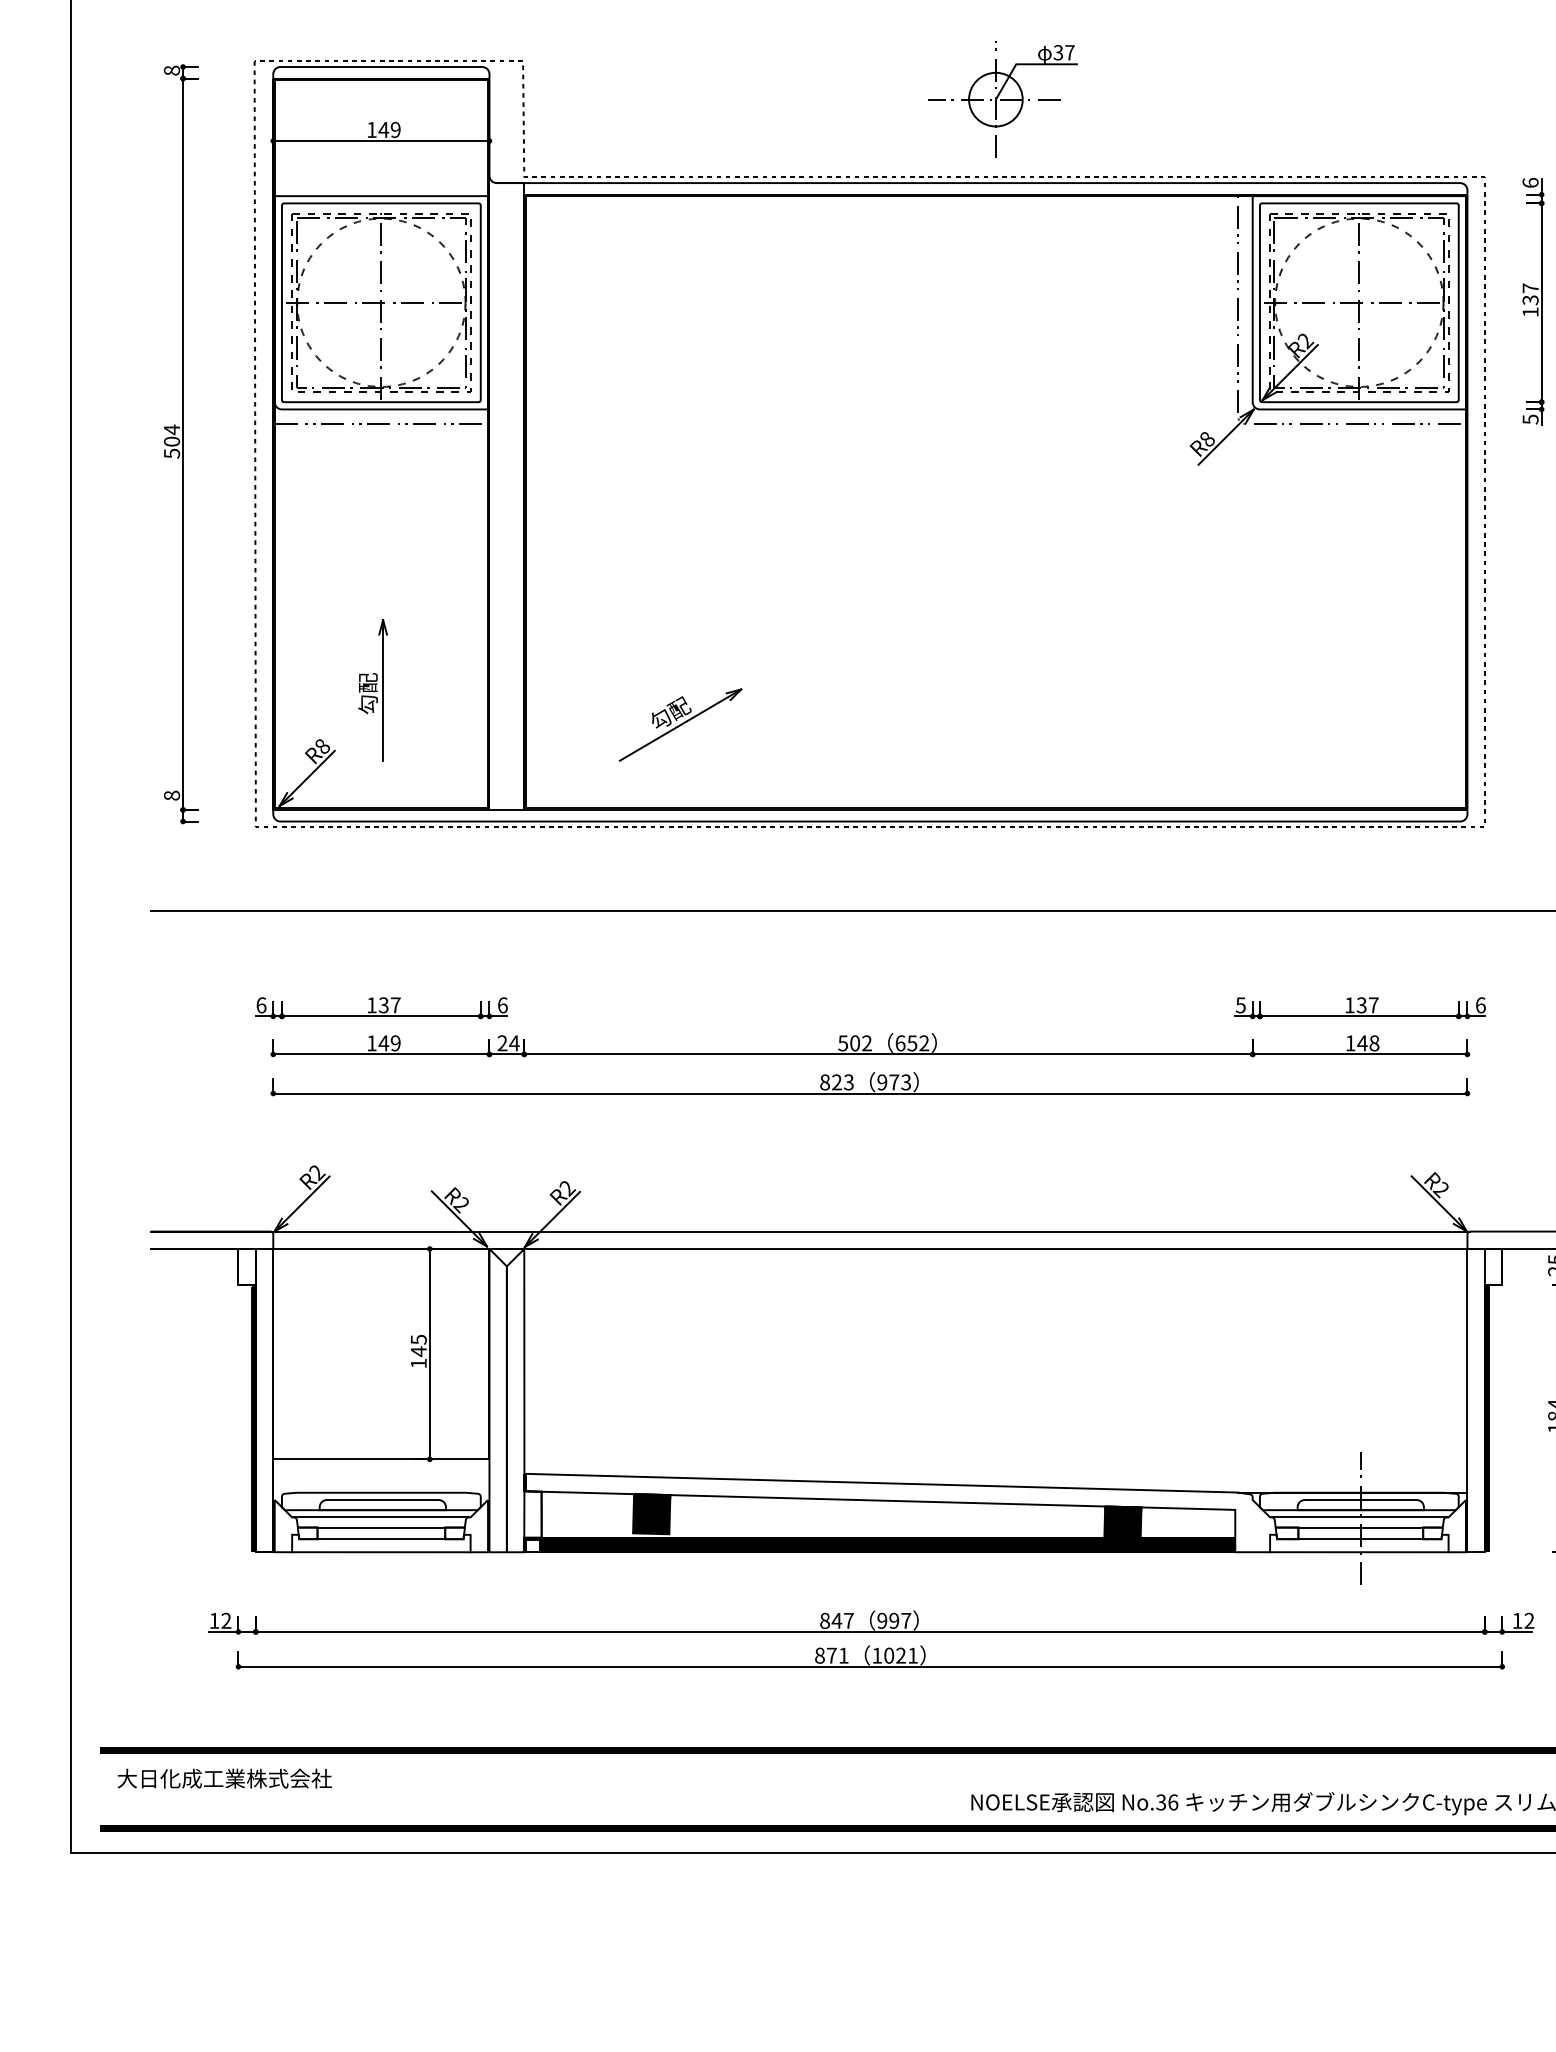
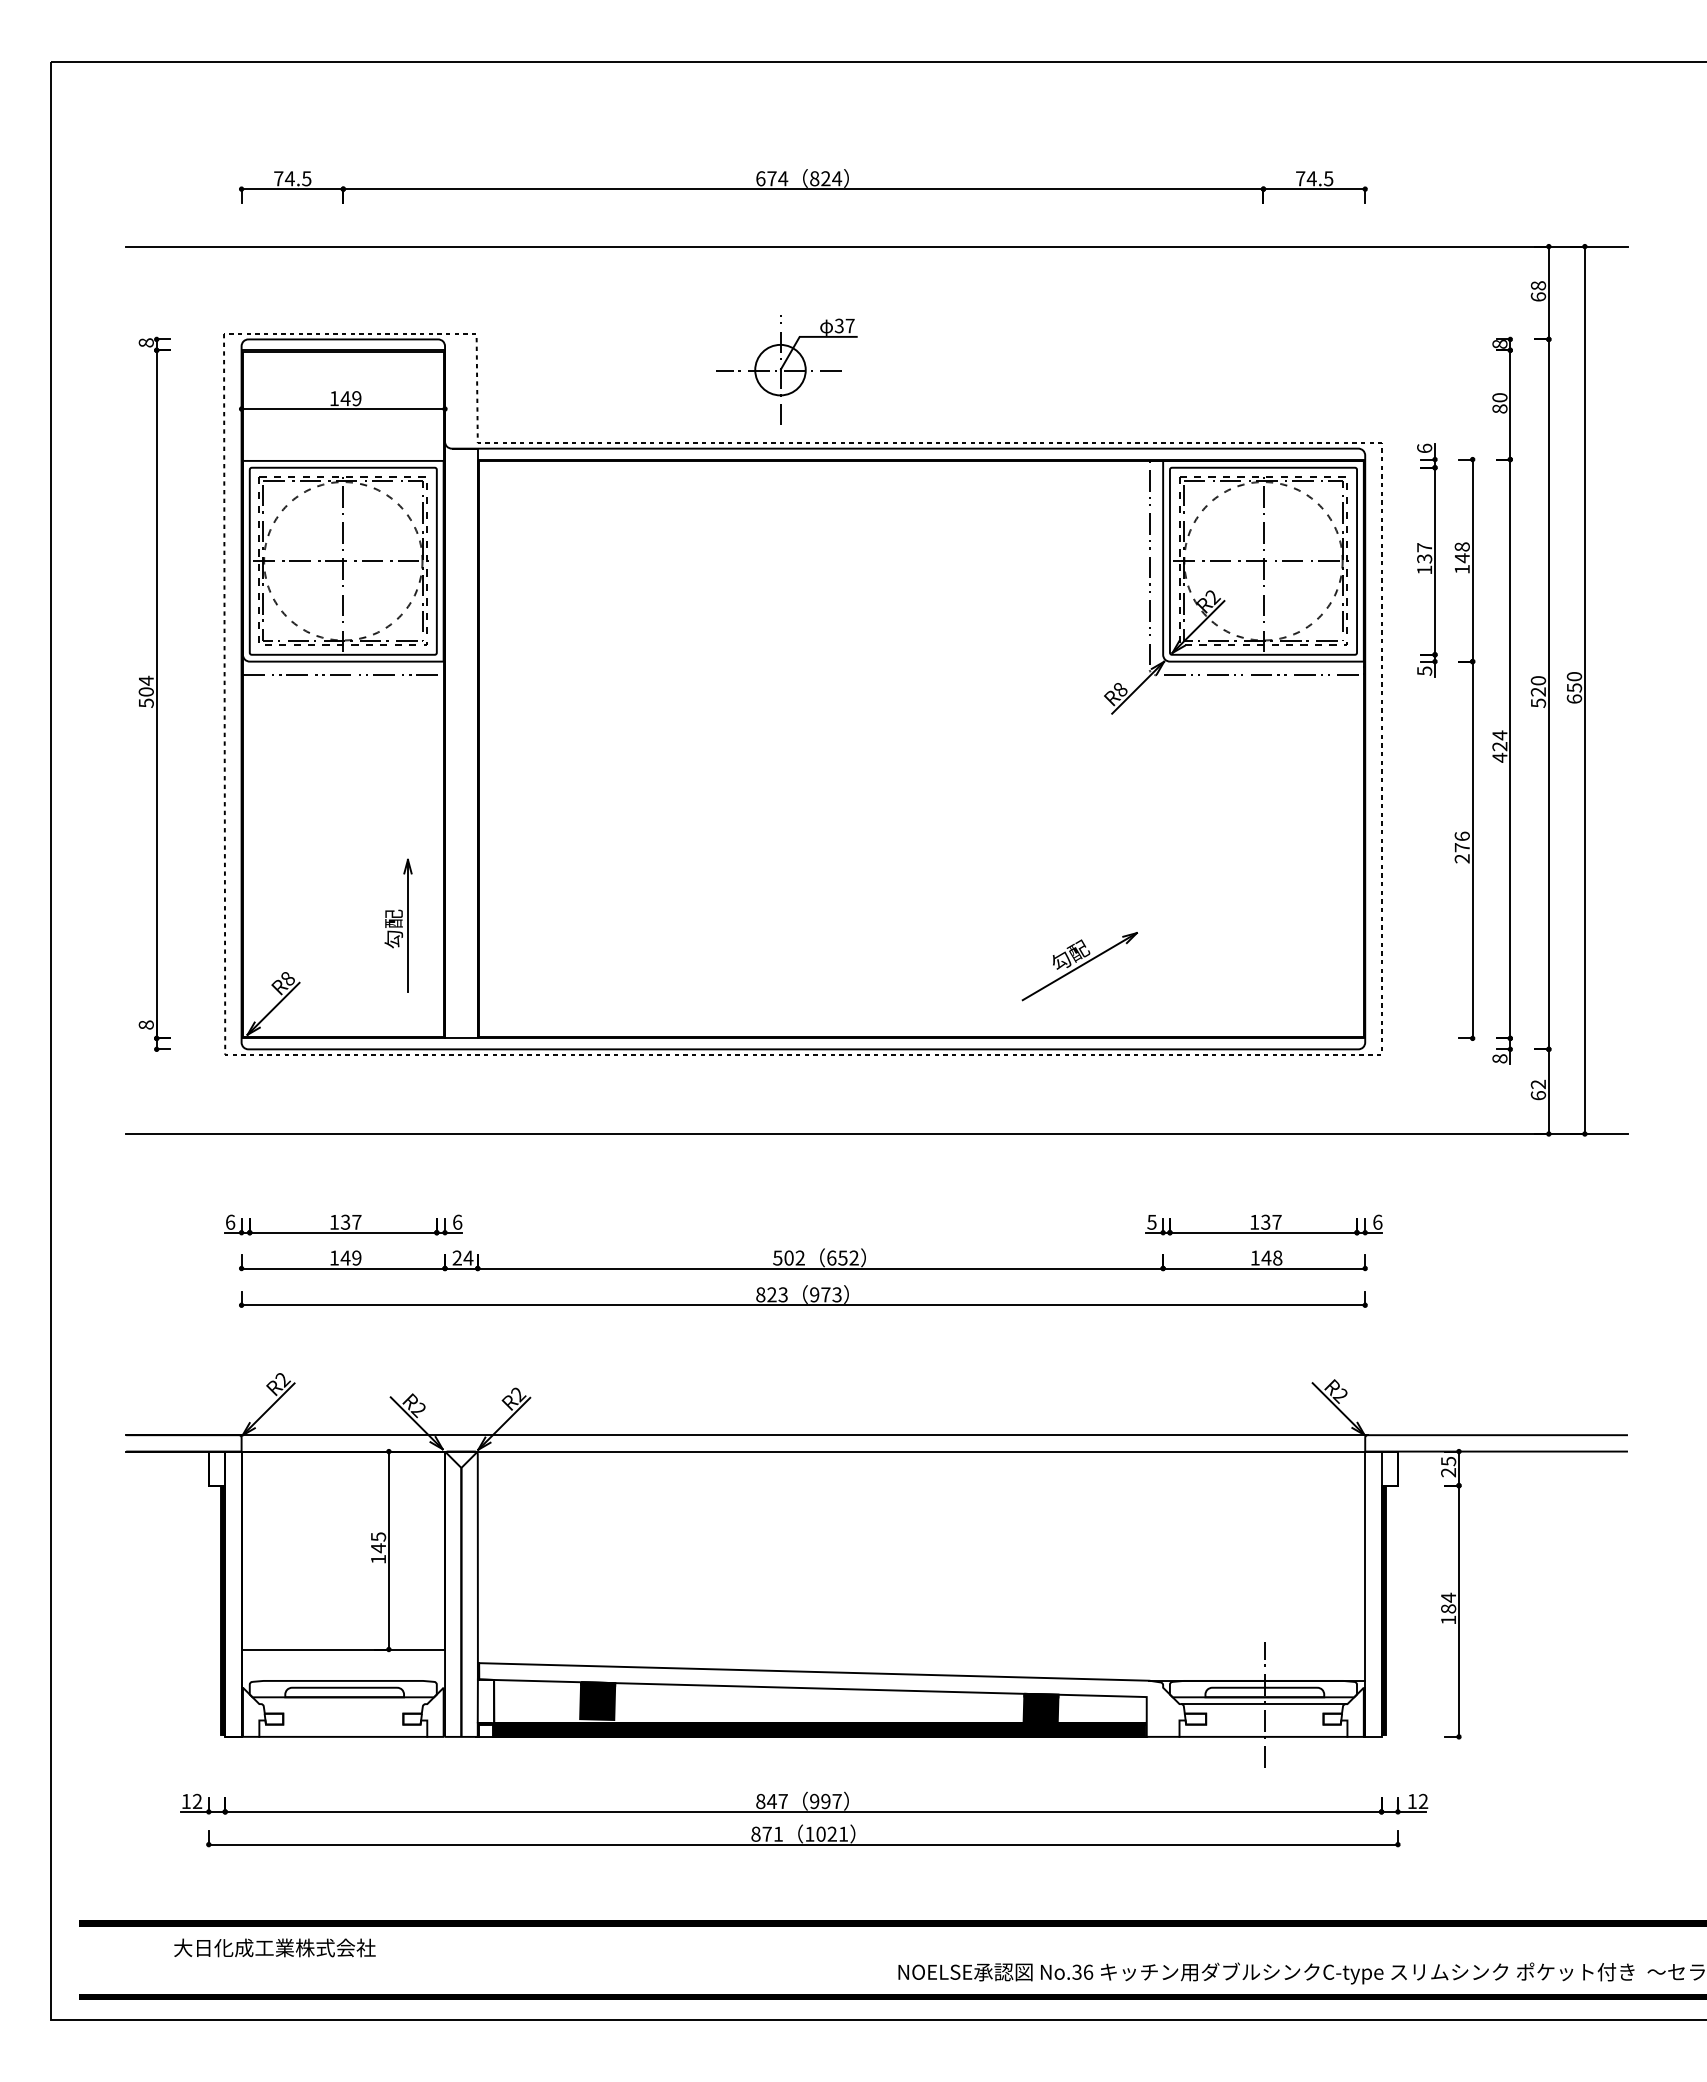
part: (1002, 98) -> (786, 369), moved
part: (373, 689) -> (398, 925), moved
part: (680, 724) -> (1079, 966), moved
line: (381, 1517) -> (343, 1704), removed
line: (381, 1527) -> (343, 1713), removed
line: (1360, 1527) -> (1264, 1713), removed
line: (381, 1539) -> (343, 1724), removed
line: (1360, 1539) -> (1264, 1724), removed
text: (224, 1778) -> (274, 1947), moved

